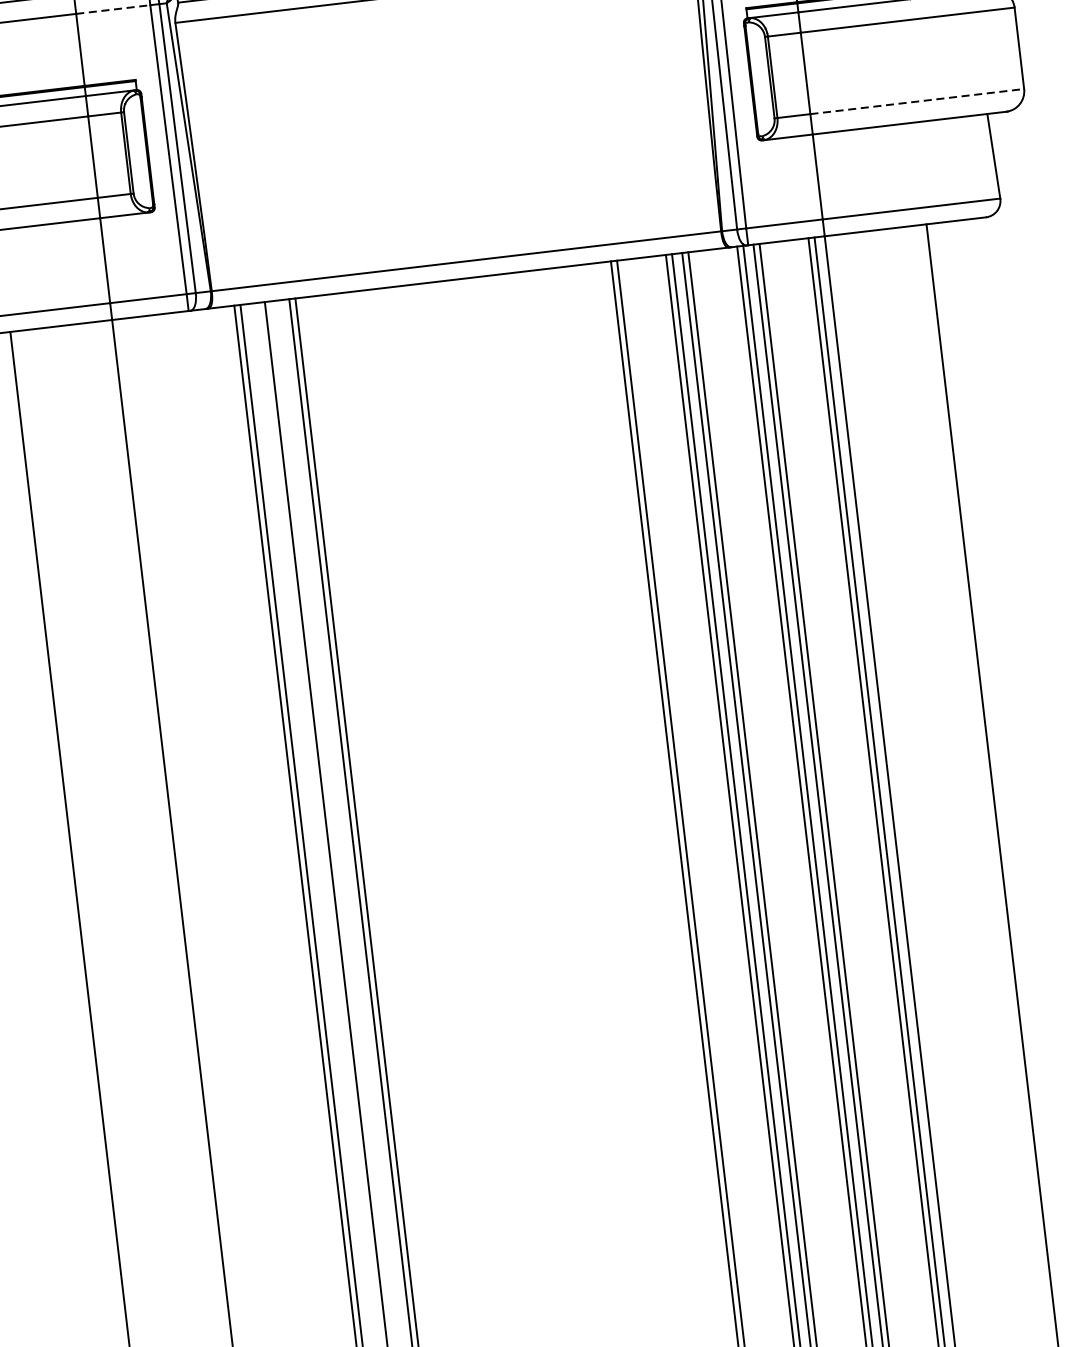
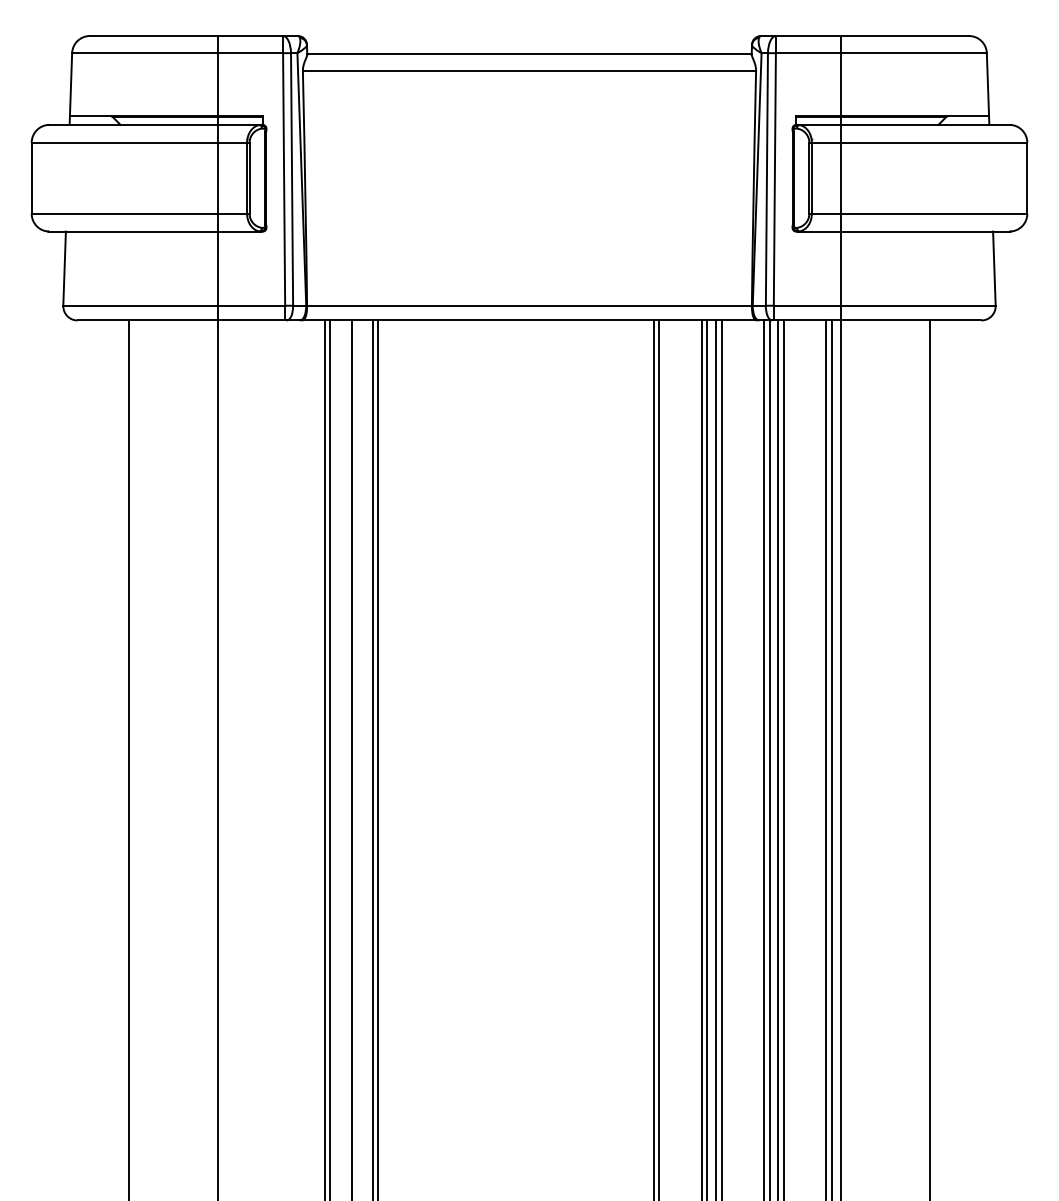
line: (114, 9) -> (251, 53), dashed -> solid
line: (917, 101) -> (934, 213), dashed -> solid

